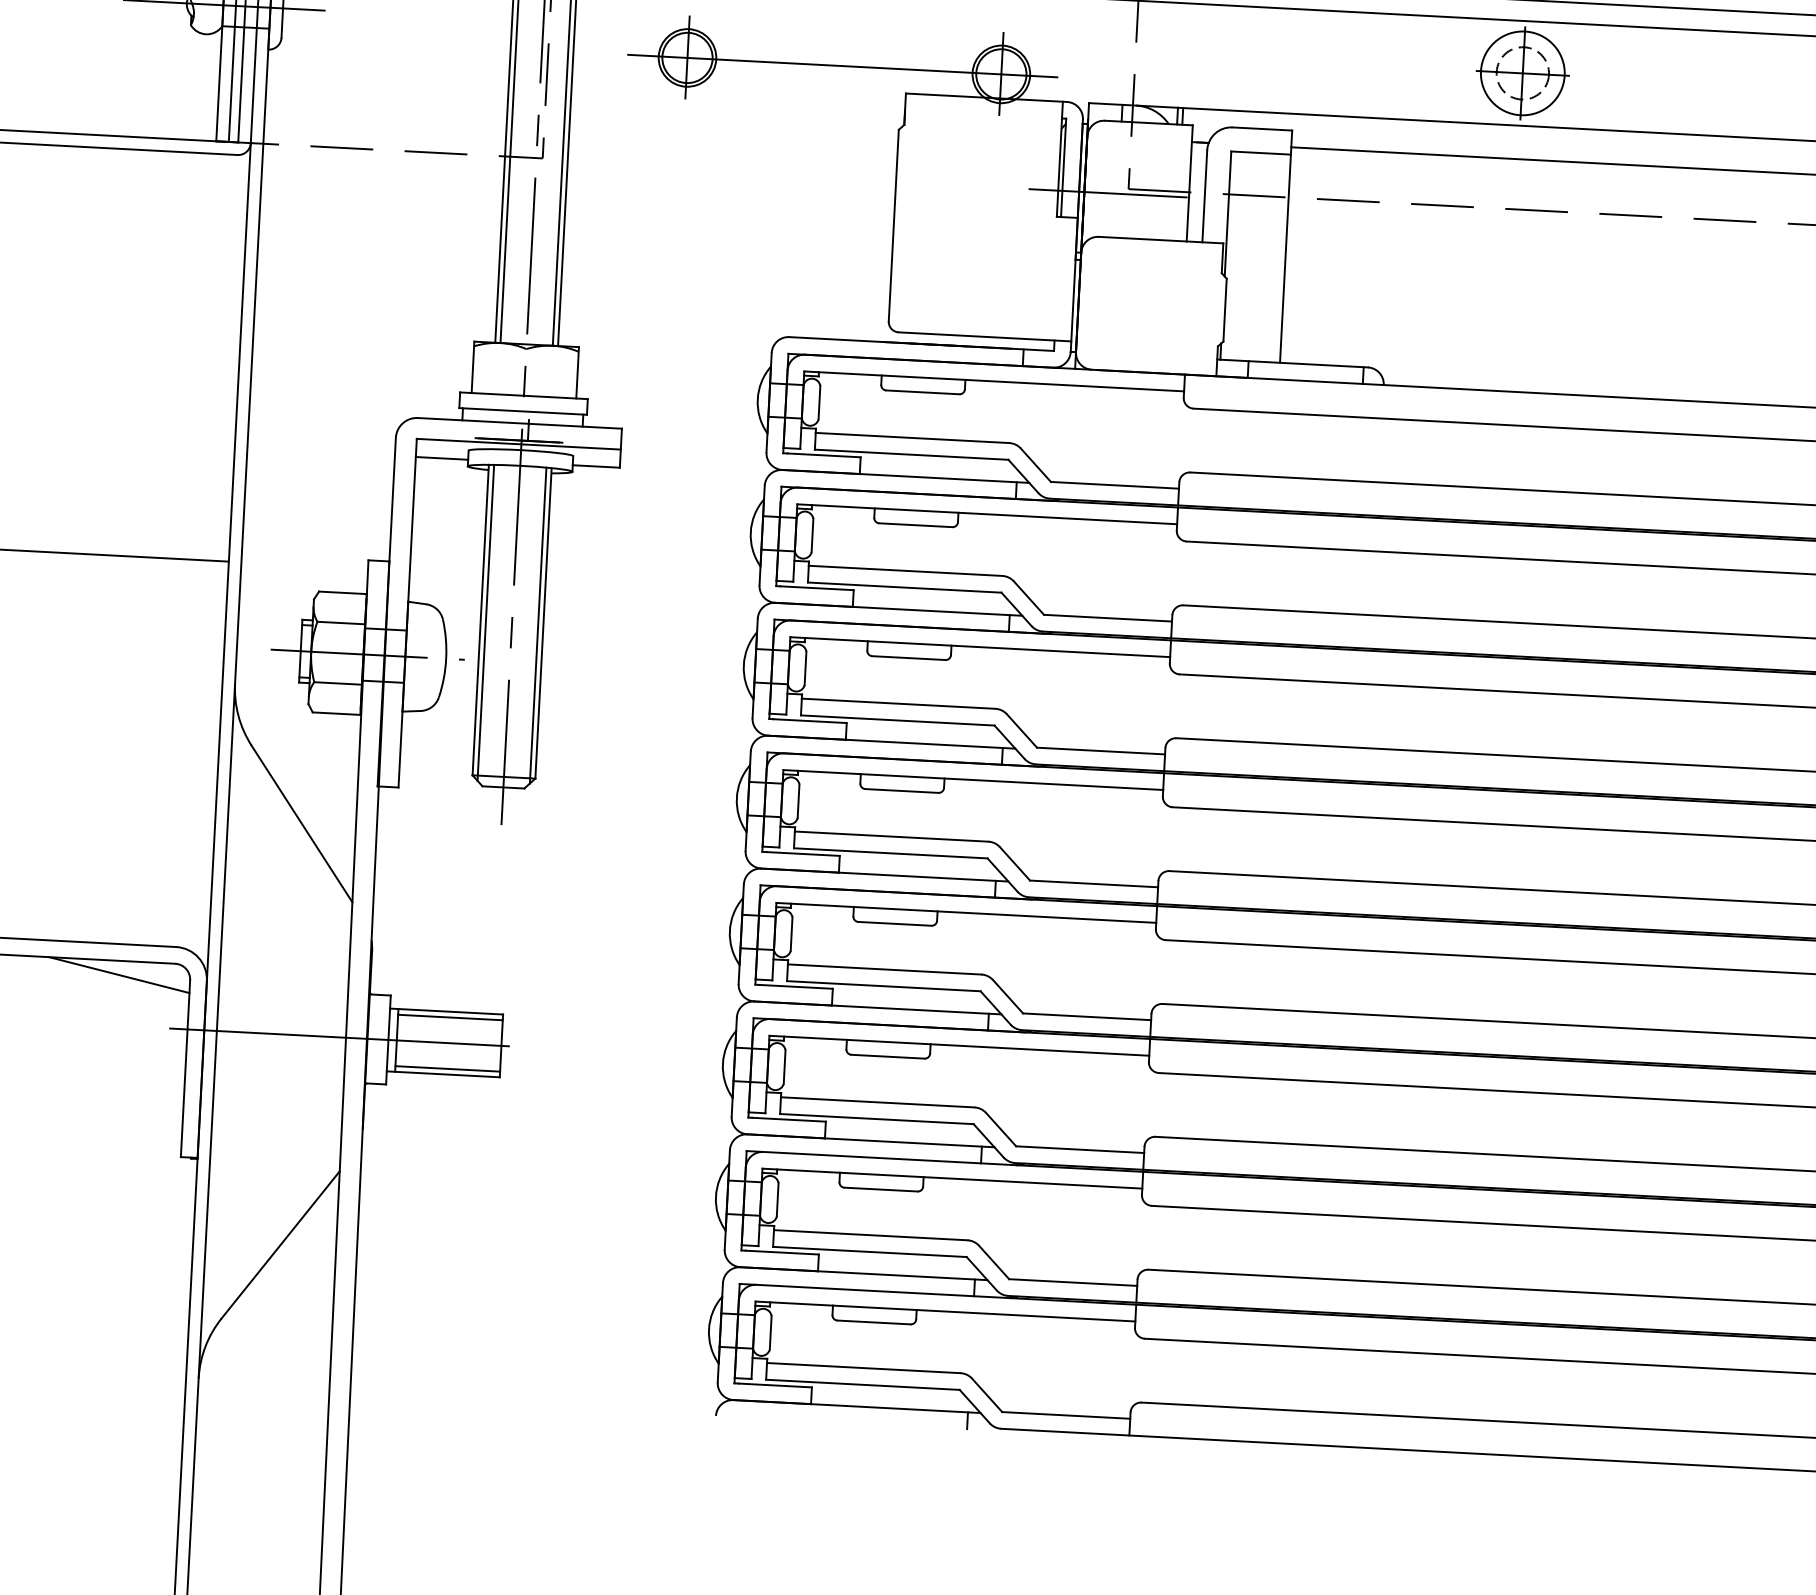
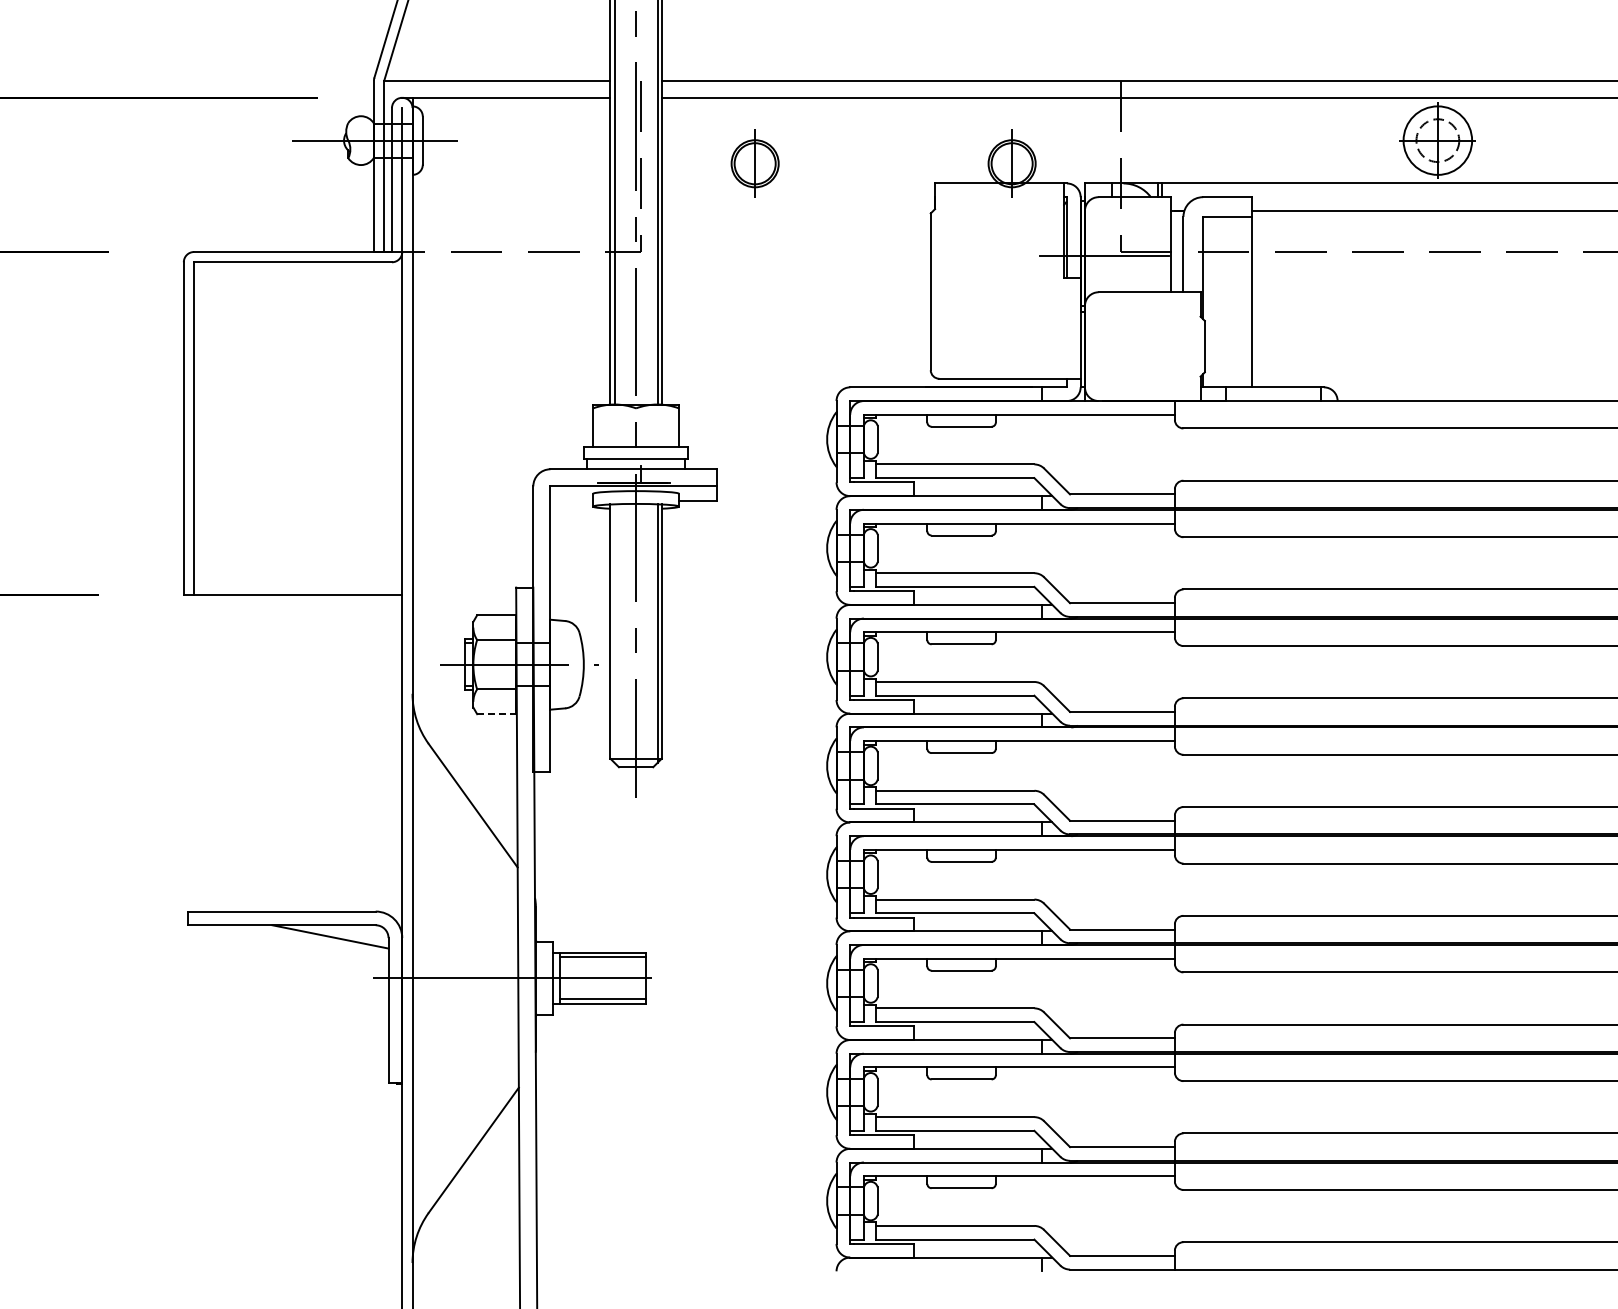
line: (841, 65) -> (881, 163), removed
line: (441, 458) -> (571, 501), removed
line: (485, 622) -> (614, 633), removed
line: (337, 714) -> (497, 714), solid -> dashed

